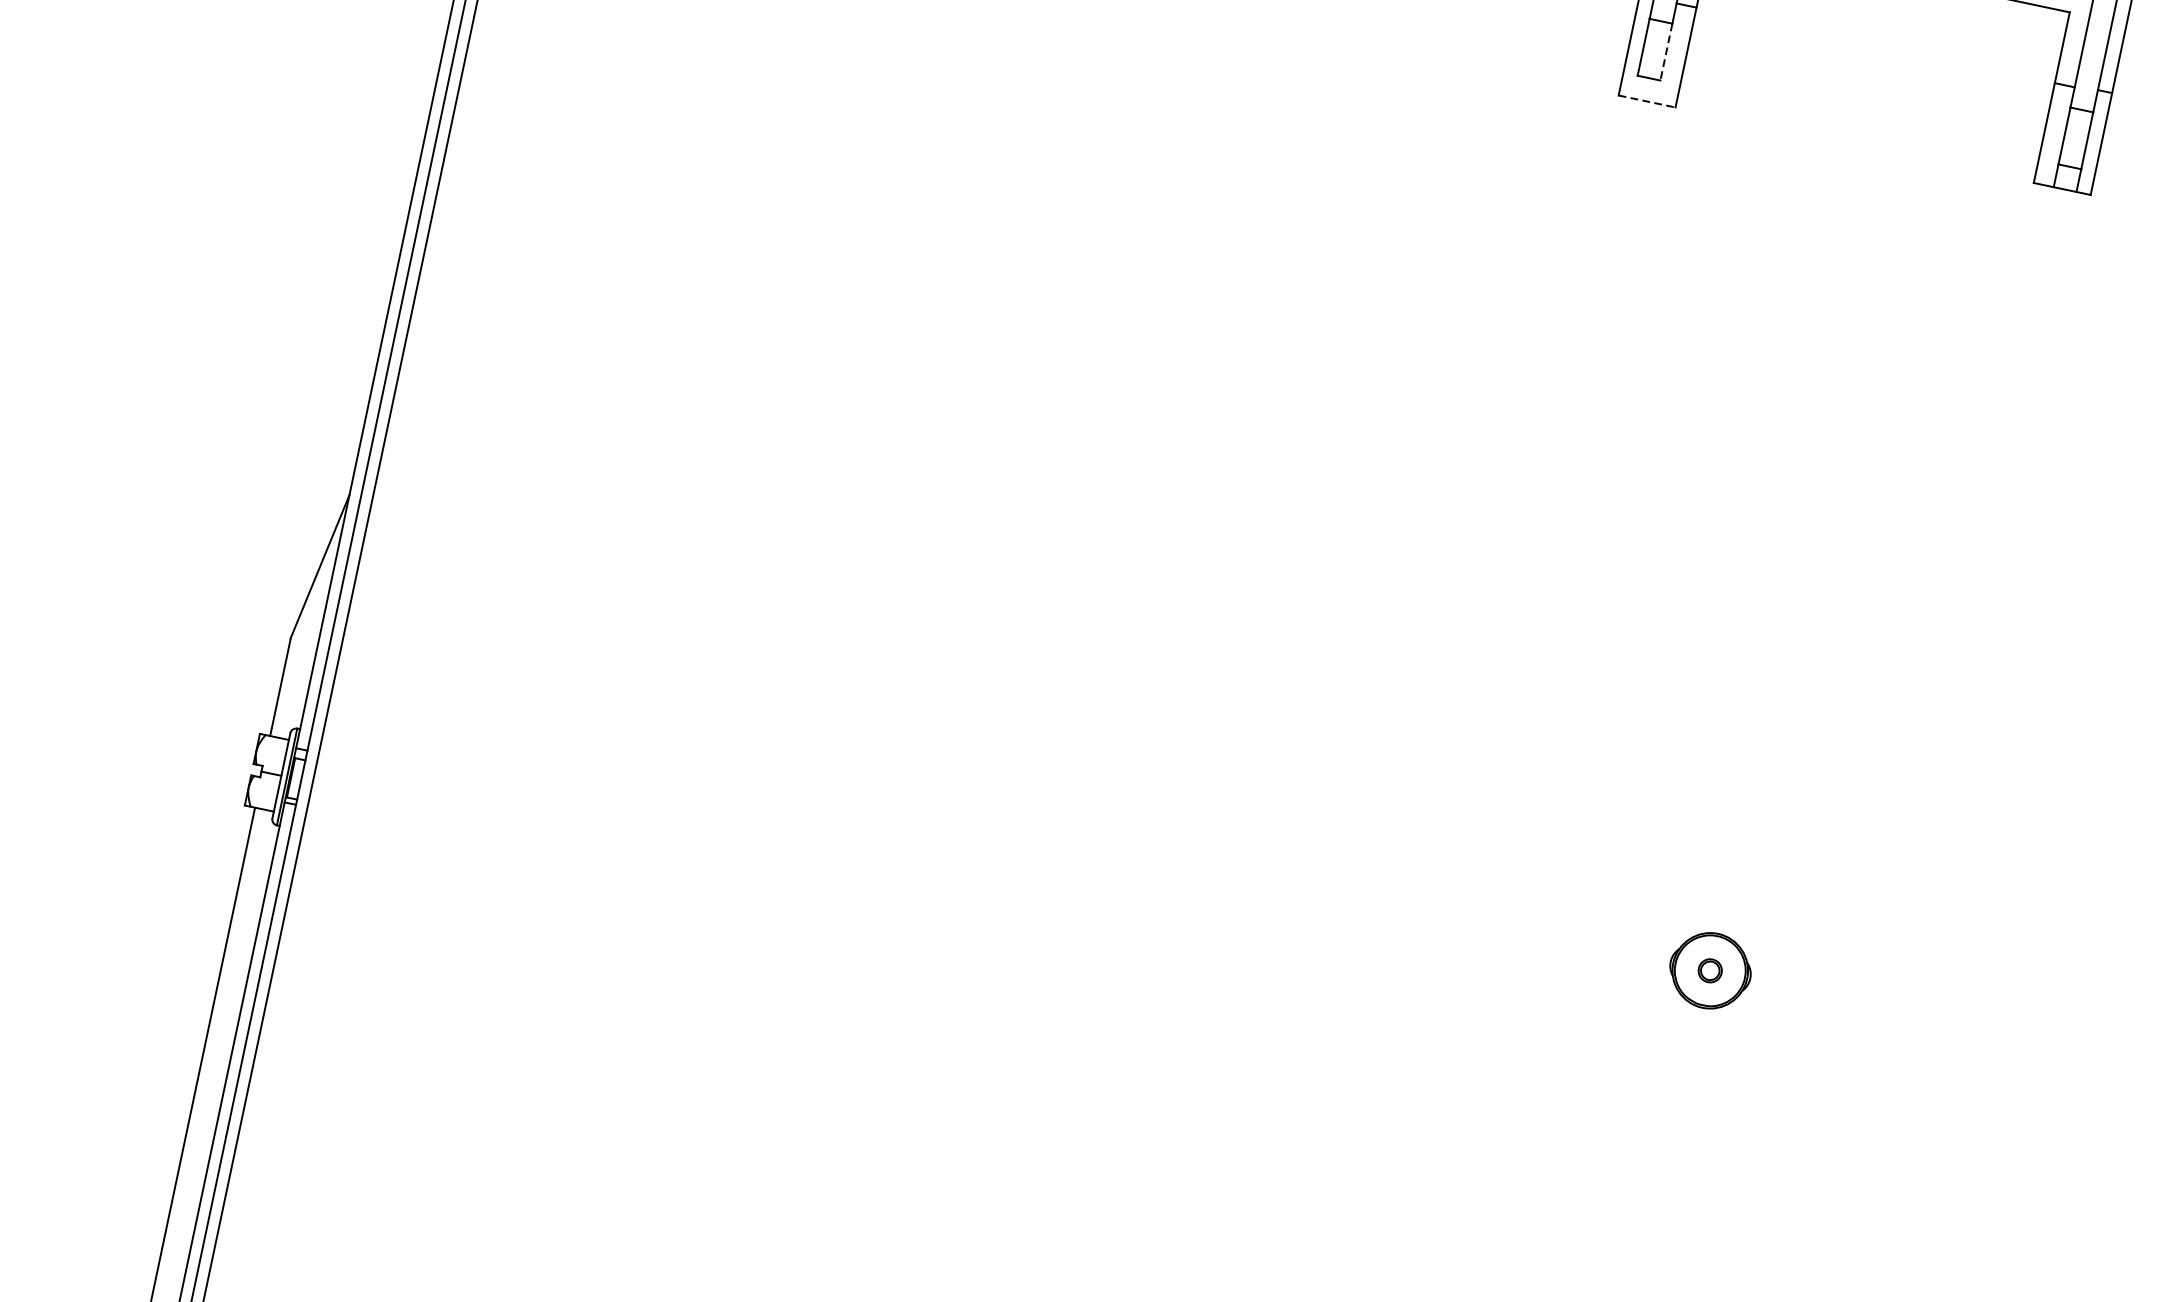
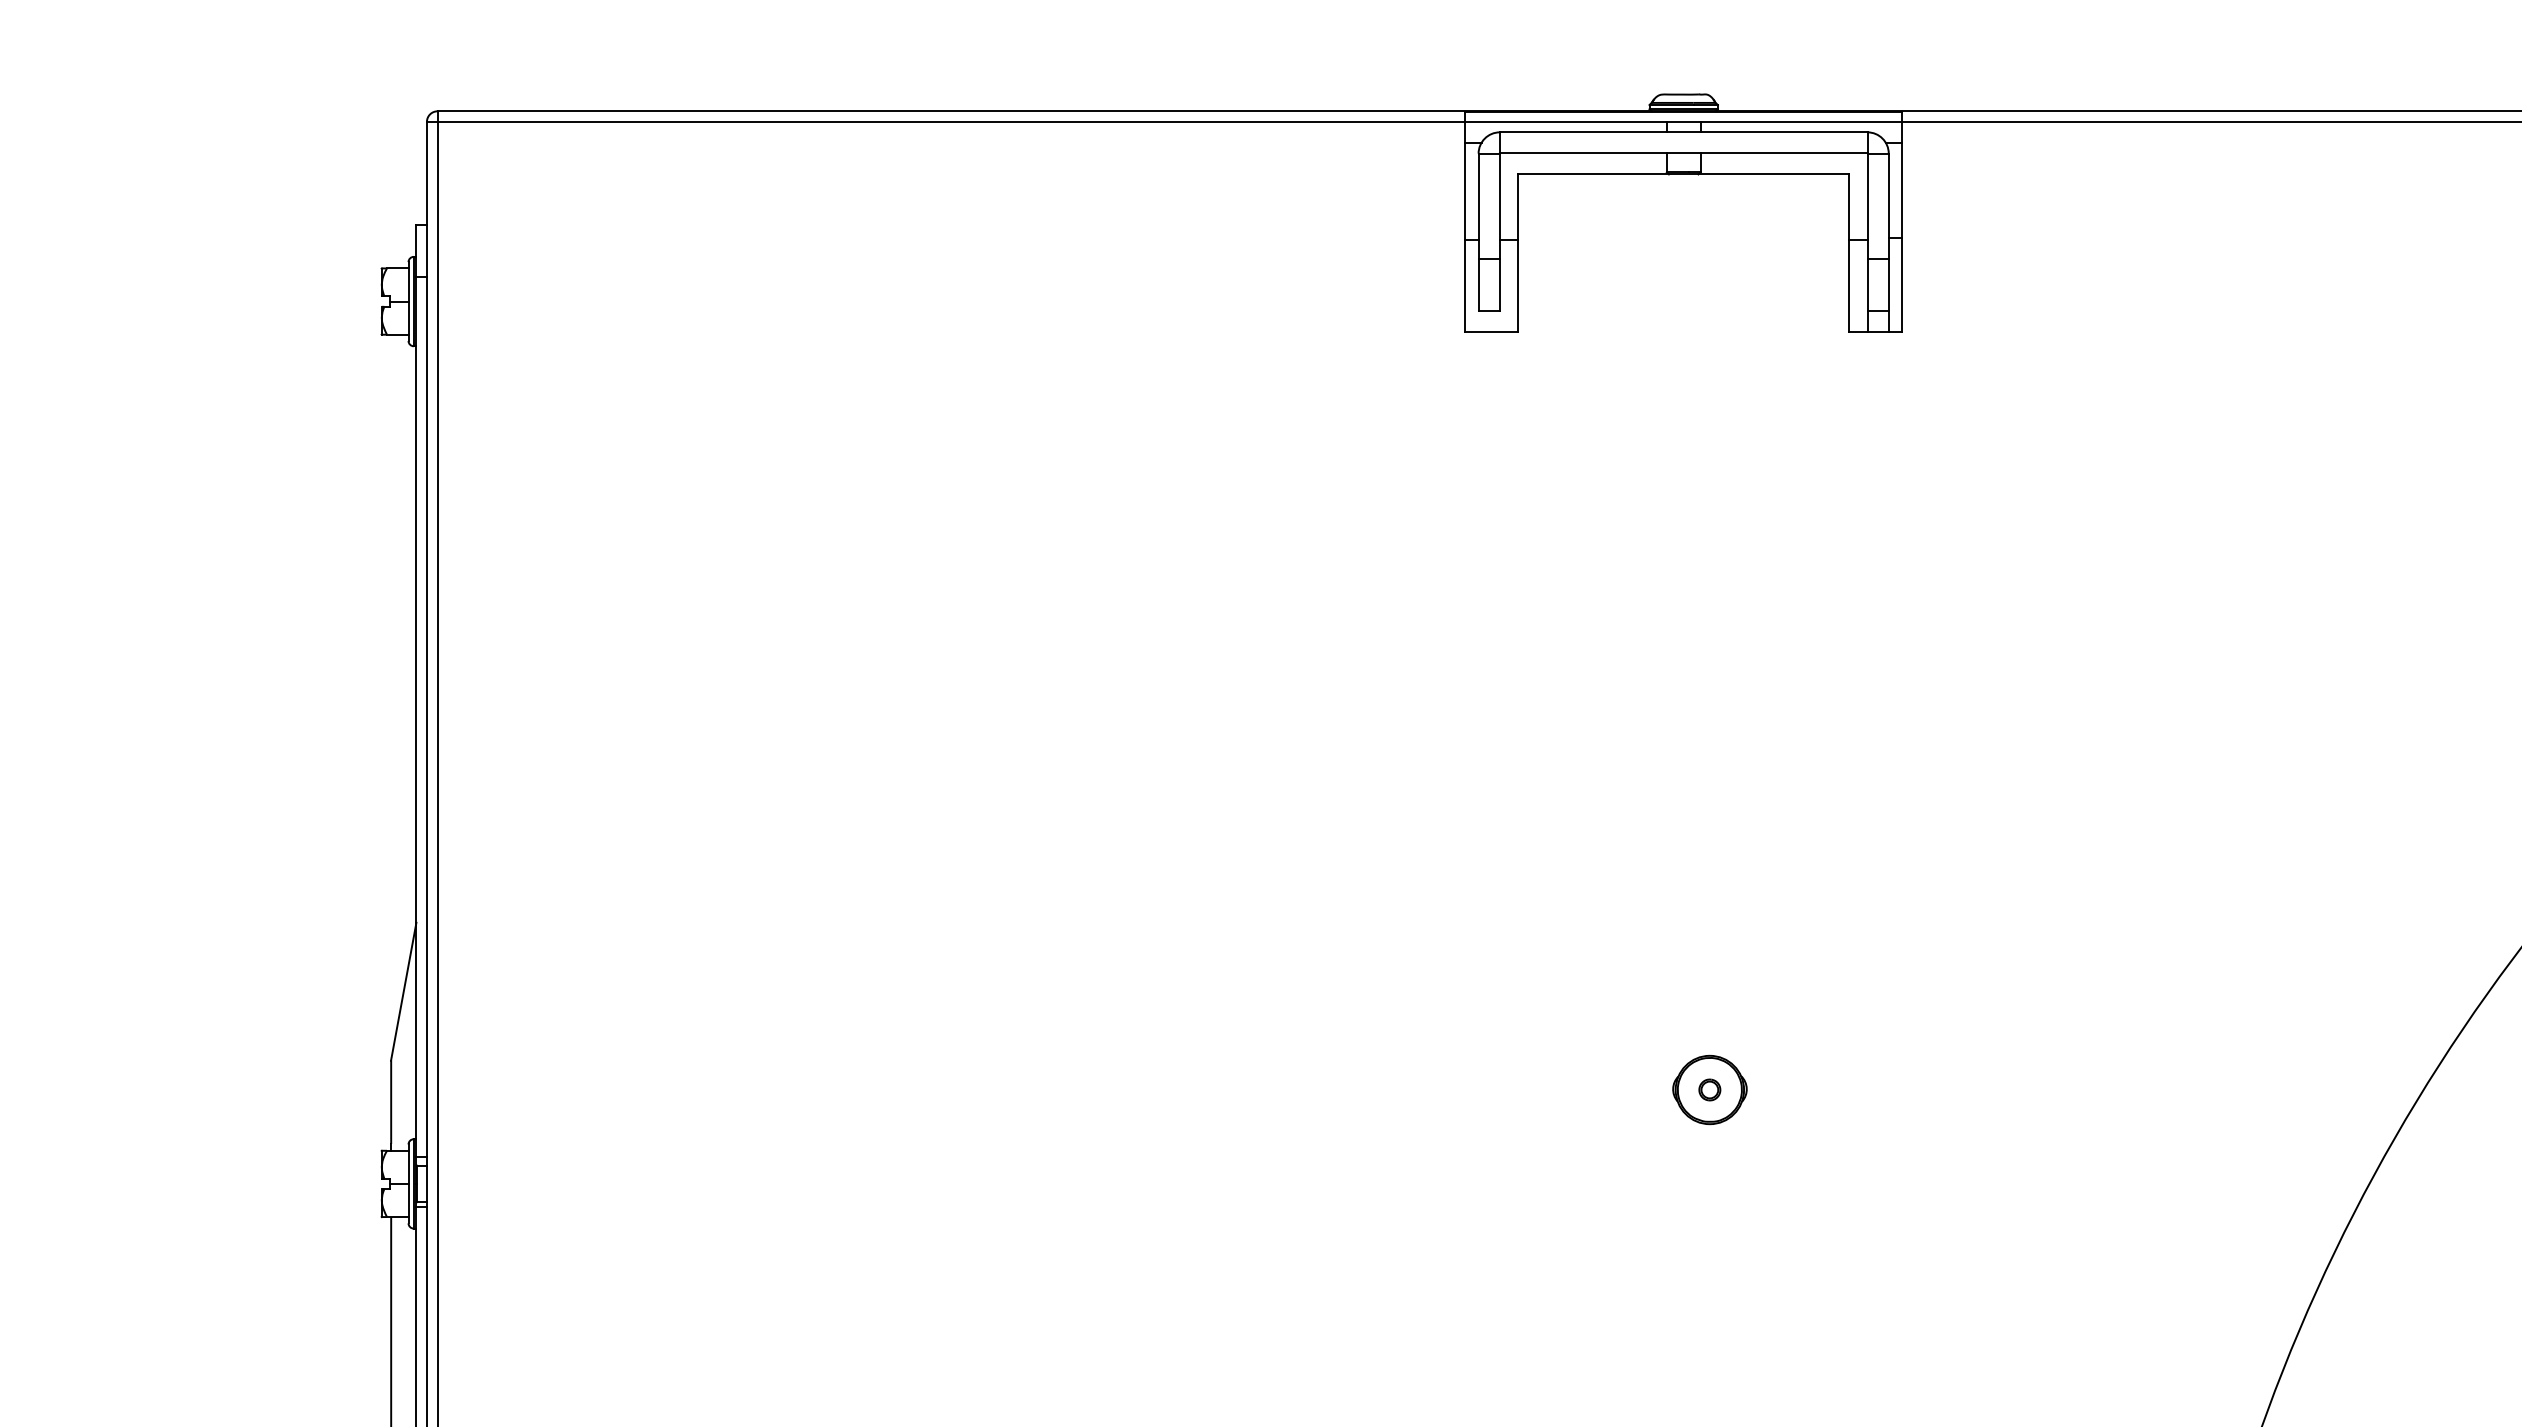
line: (1666, 52) -> (1499, 285), dashed -> solid
line: (1647, 102) -> (1492, 332), dashed -> solid

